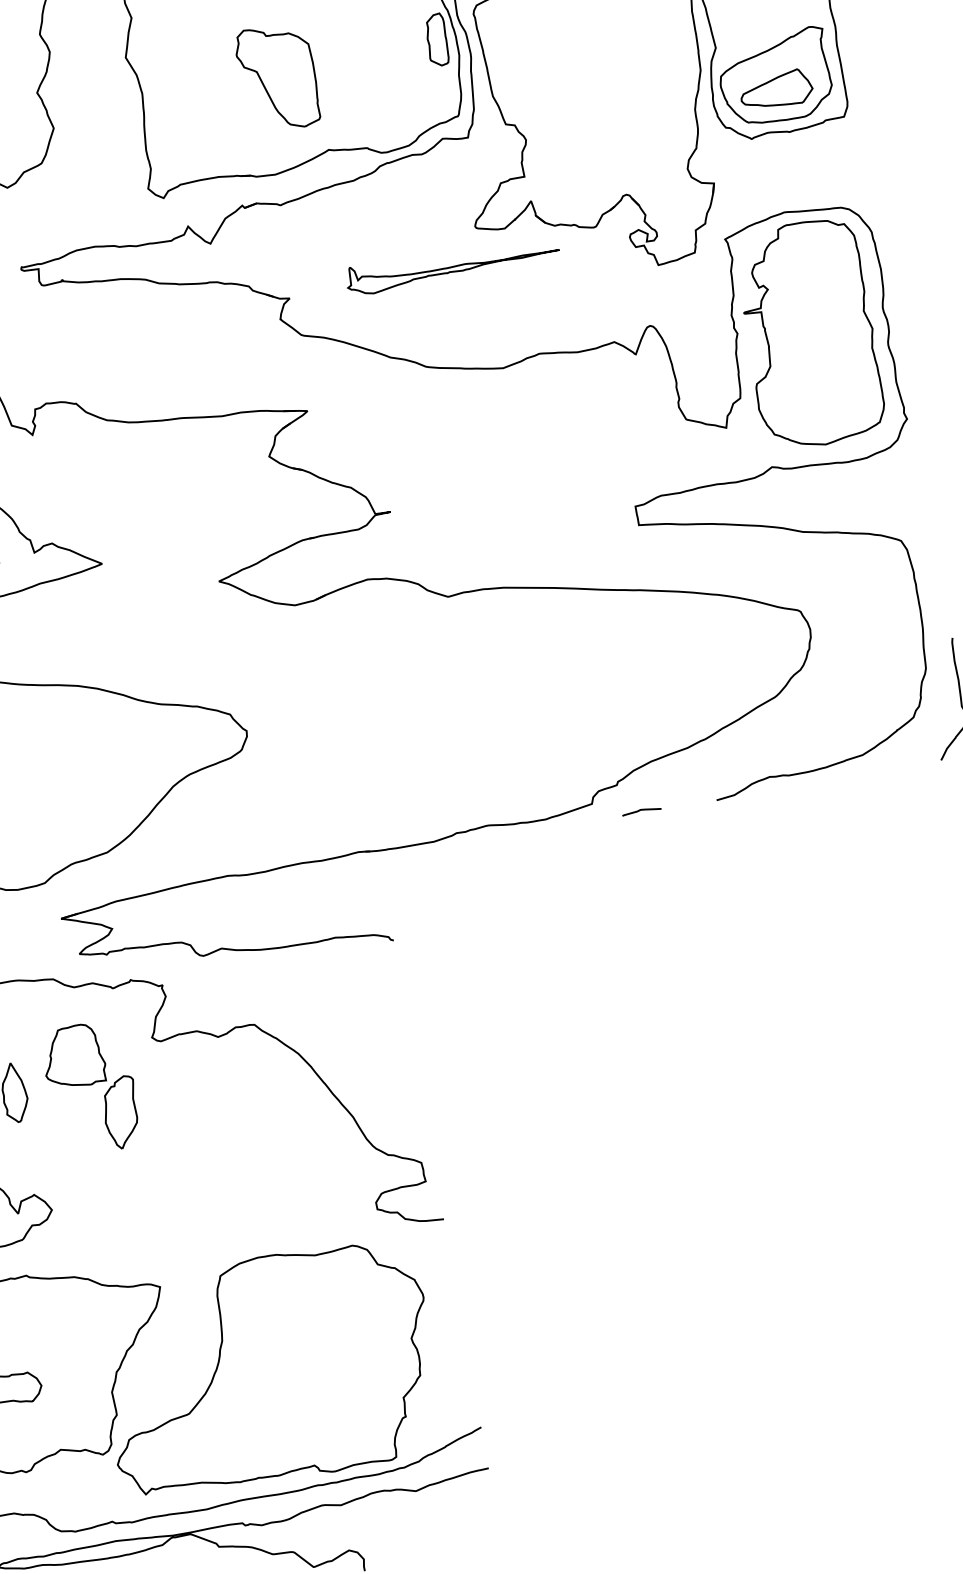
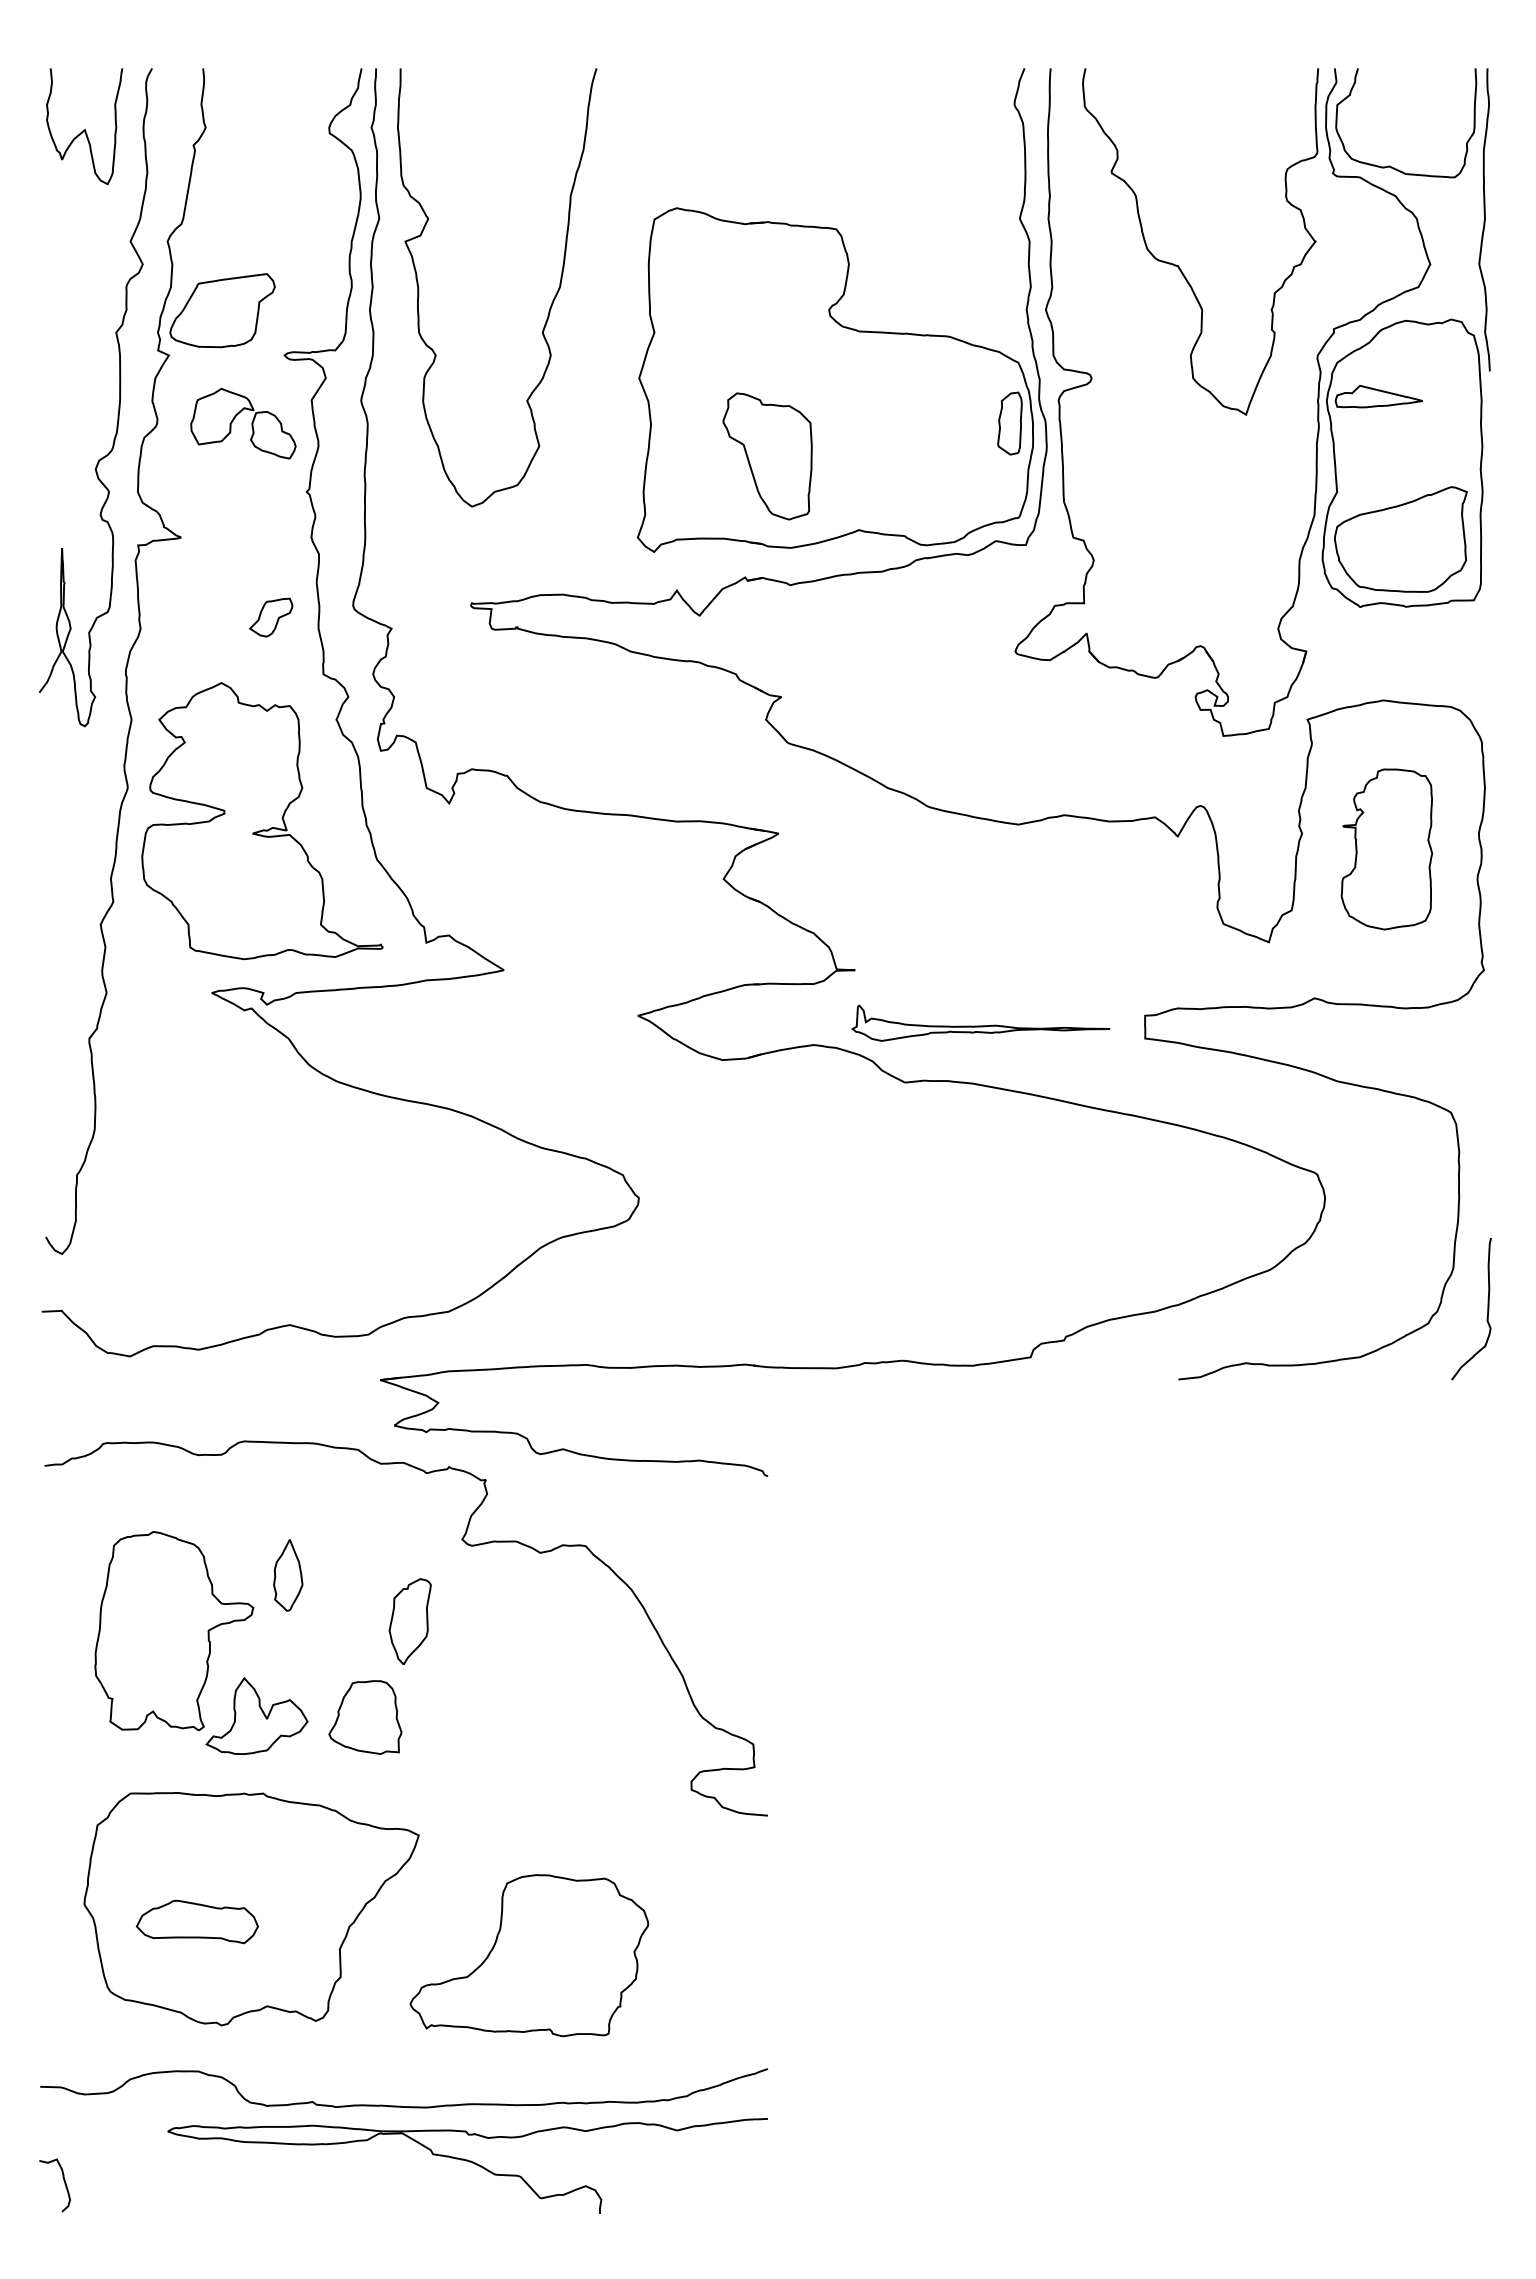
part: (278, 77) -> (767, 456), moved
part: (776, 90) -> (1399, 554), removed
part: (452, 263) -> (980, 1022), moved
part: (809, 334) -> (1386, 849), size x0.6
curve: (641, 810) -> (1087, 1375), removed
part: (73, 1056) -> (365, 1717), moved
part: (268, 1369) -> (529, 1955), size x0.6

